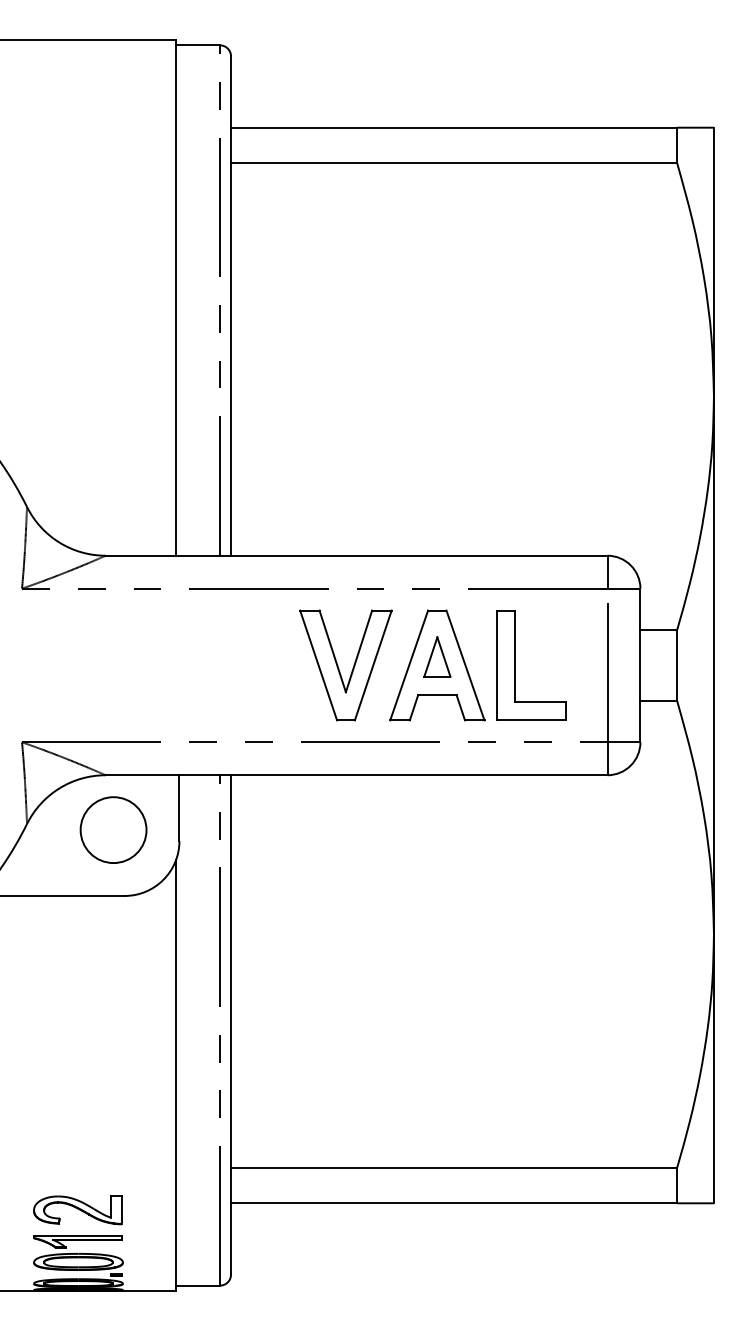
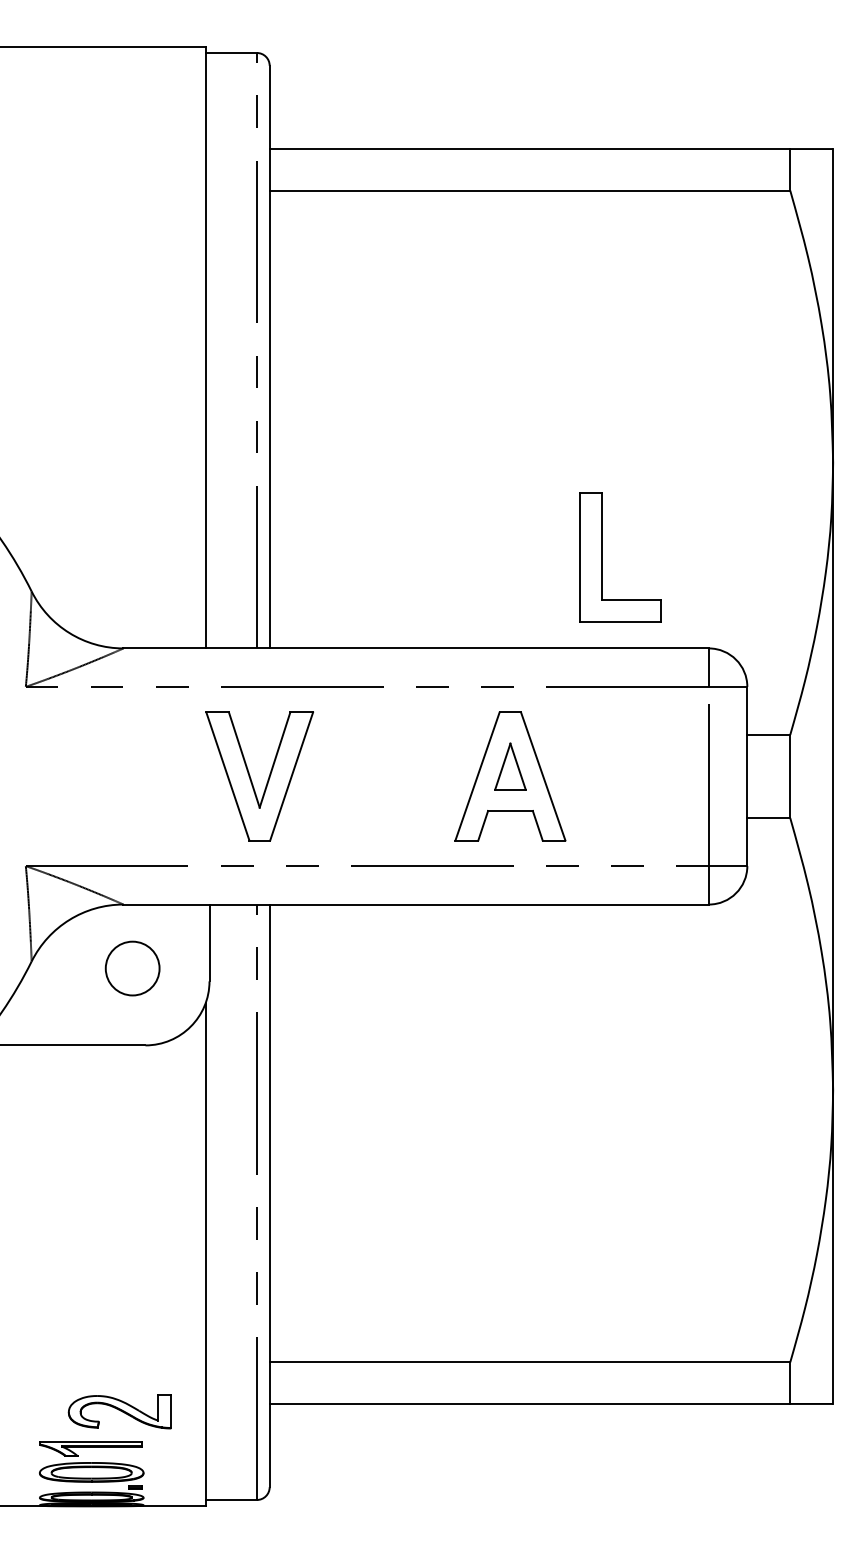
part: (516, 665) -> (602, 557), moved
part: (338, 667) -> (251, 778), moved
circle: (113, 830) -> (132, 968), size x0.7
part: (77, 1209) -> (119, 1411), moved

